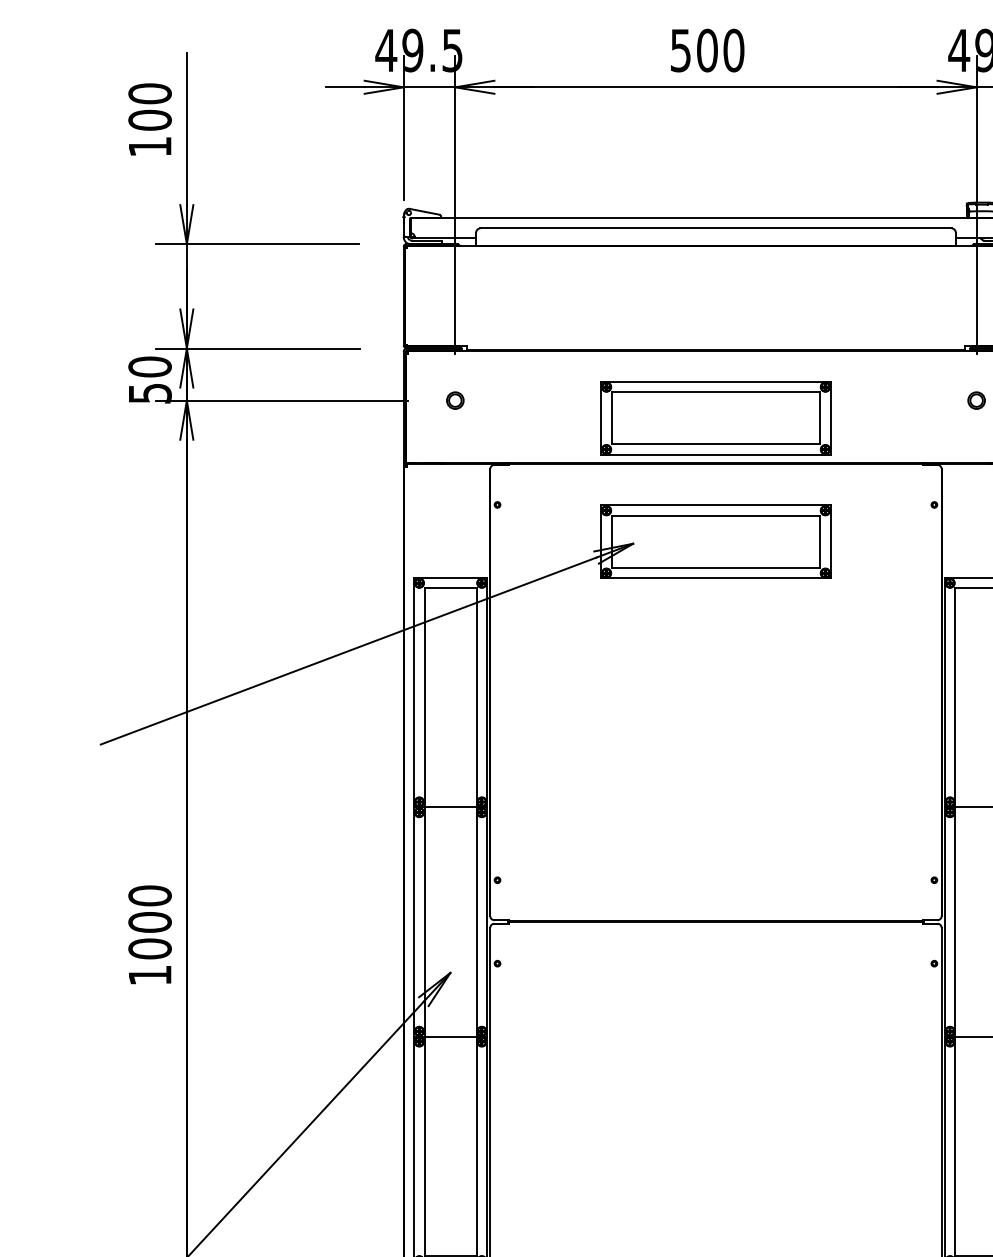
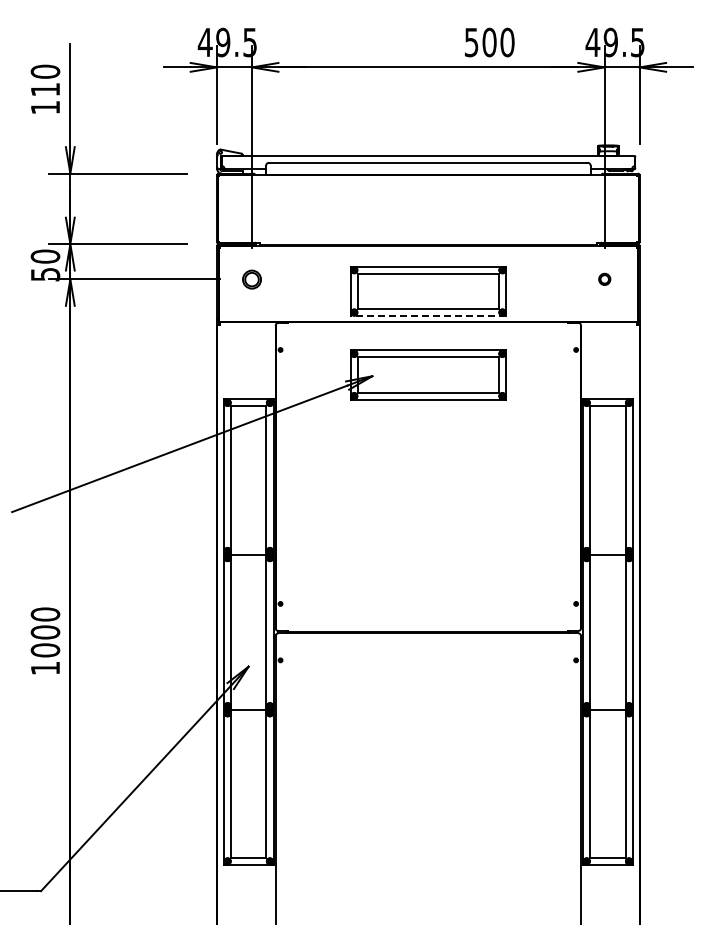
text: (707, 50) -> (489, 42), moved
text: (150, 119) -> (45, 89), 100 -> 110
part: (454, 399) -> (251, 278), size x1.6
line: (716, 455) -> (428, 316), solid -> dashed

